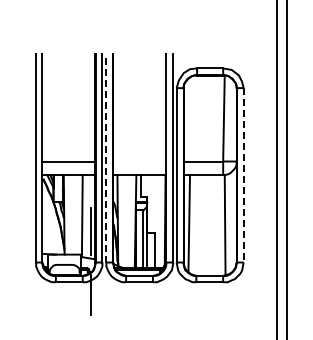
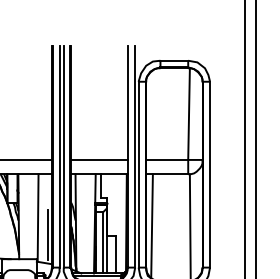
line: (106, 157) -> (63, 155), dashed -> solid
line: (139, 161) -> (99, 159), added
line: (243, 175) -> (209, 174), dashed -> solid

